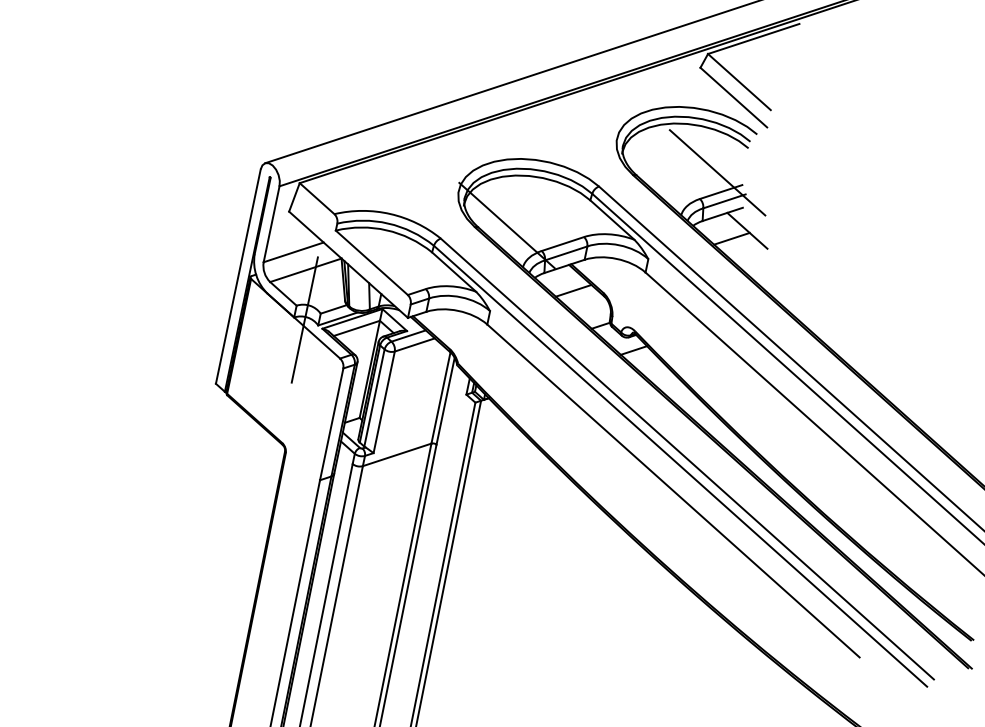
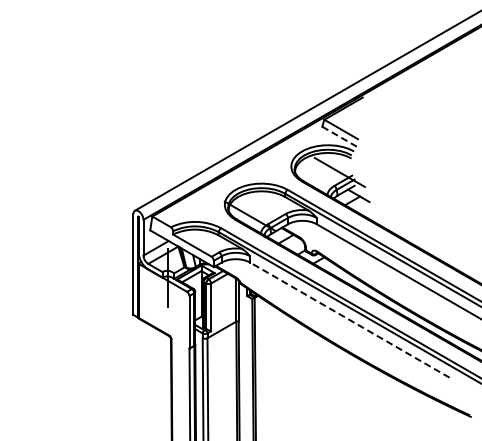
line: (734, 98) -> (340, 137), solid -> dashed
line: (672, 489) -> (349, 319), solid -> dashed

